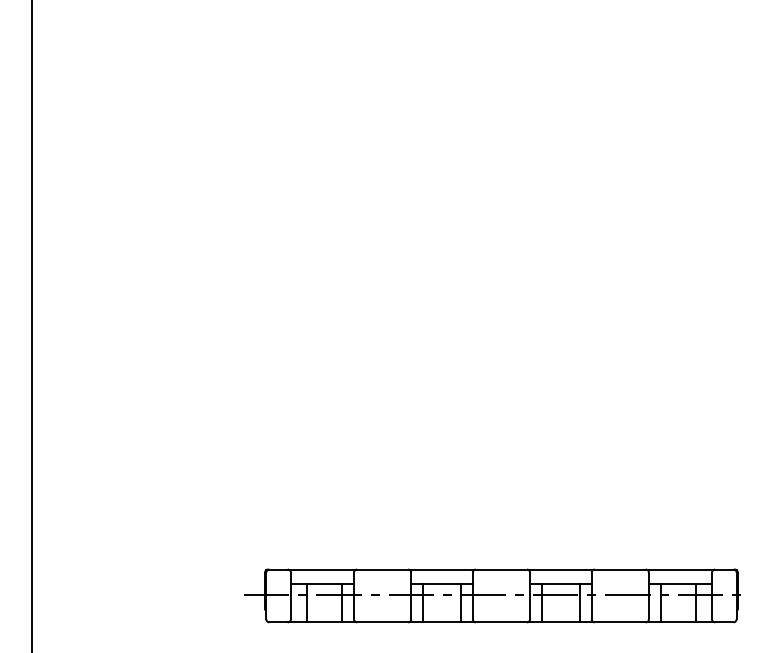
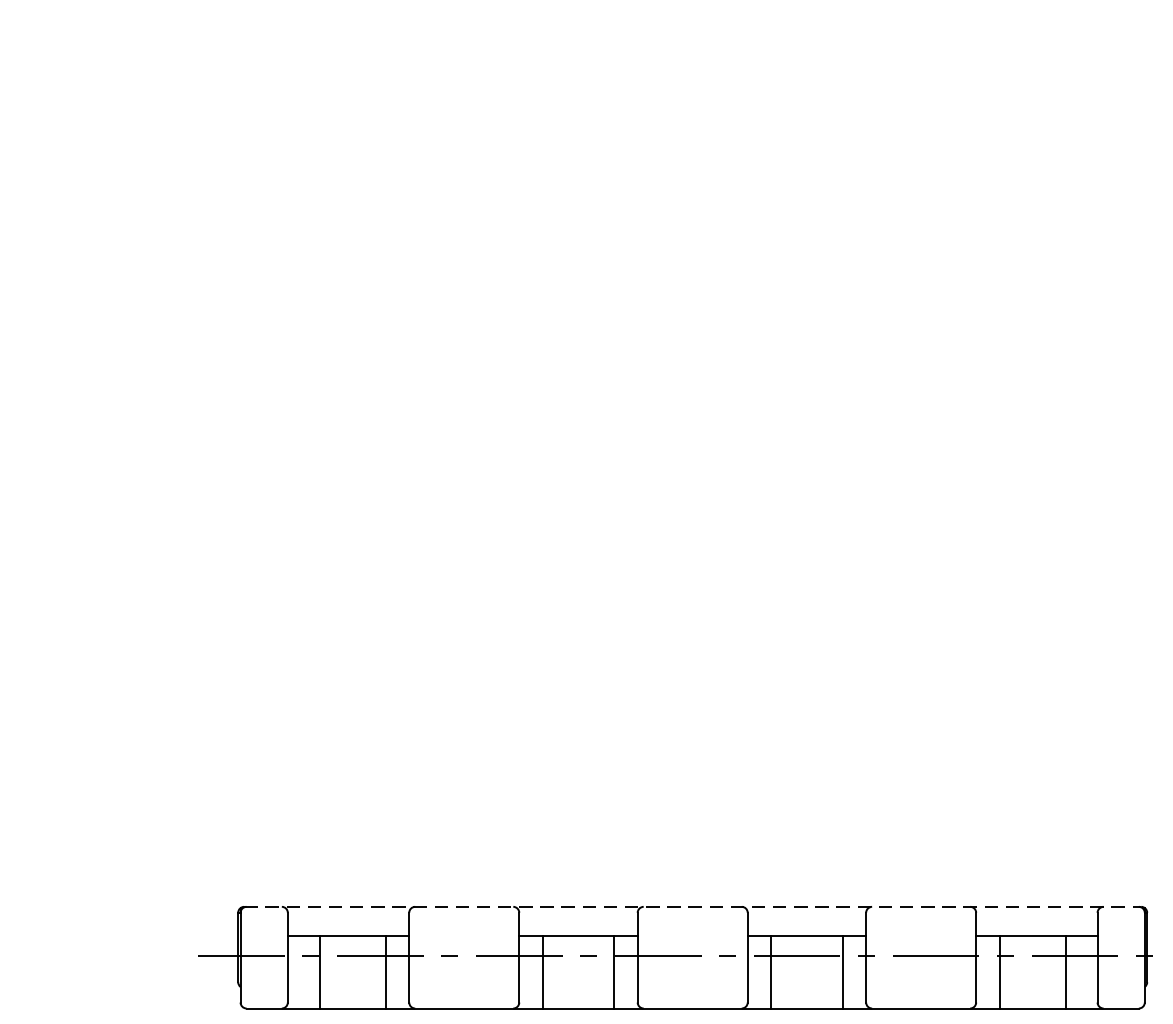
line: (501, 569) -> (692, 906), solid -> dashed

